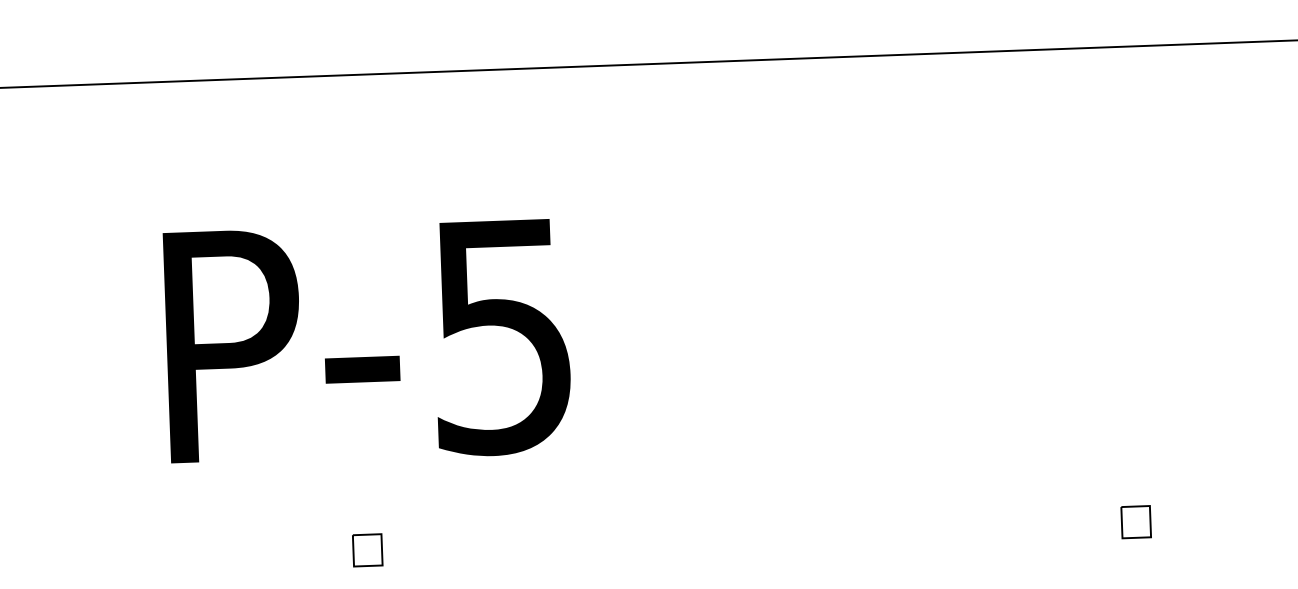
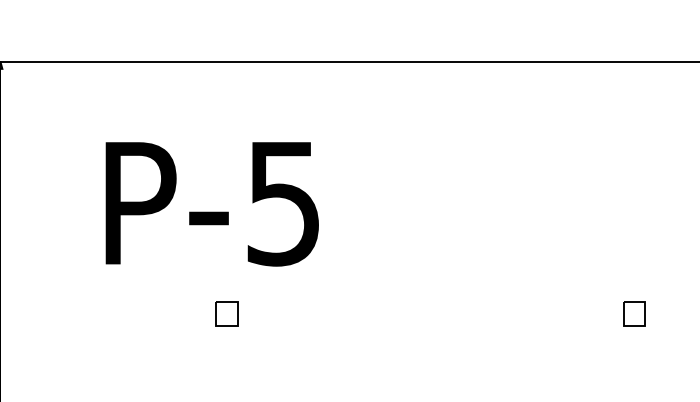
text: (366, 343) -> (211, 204), moved
part: (1135, 520) -> (634, 313), size x1.43
part: (366, 549) -> (226, 313), size x1.43

